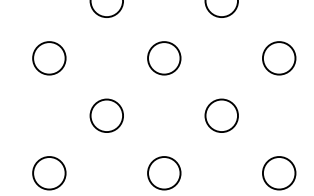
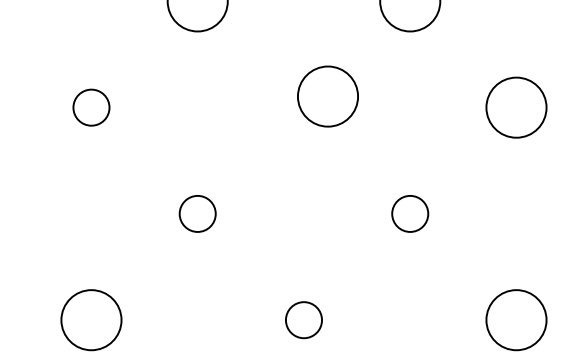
circle: (49, 58) -> (91, 107), size x0.6
circle: (164, 58) -> (328, 96), moved
circle: (106, 115) -> (197, 213), size x0.6
circle: (221, 115) -> (409, 213), size x0.6
circle: (164, 173) -> (304, 320), size x0.6

